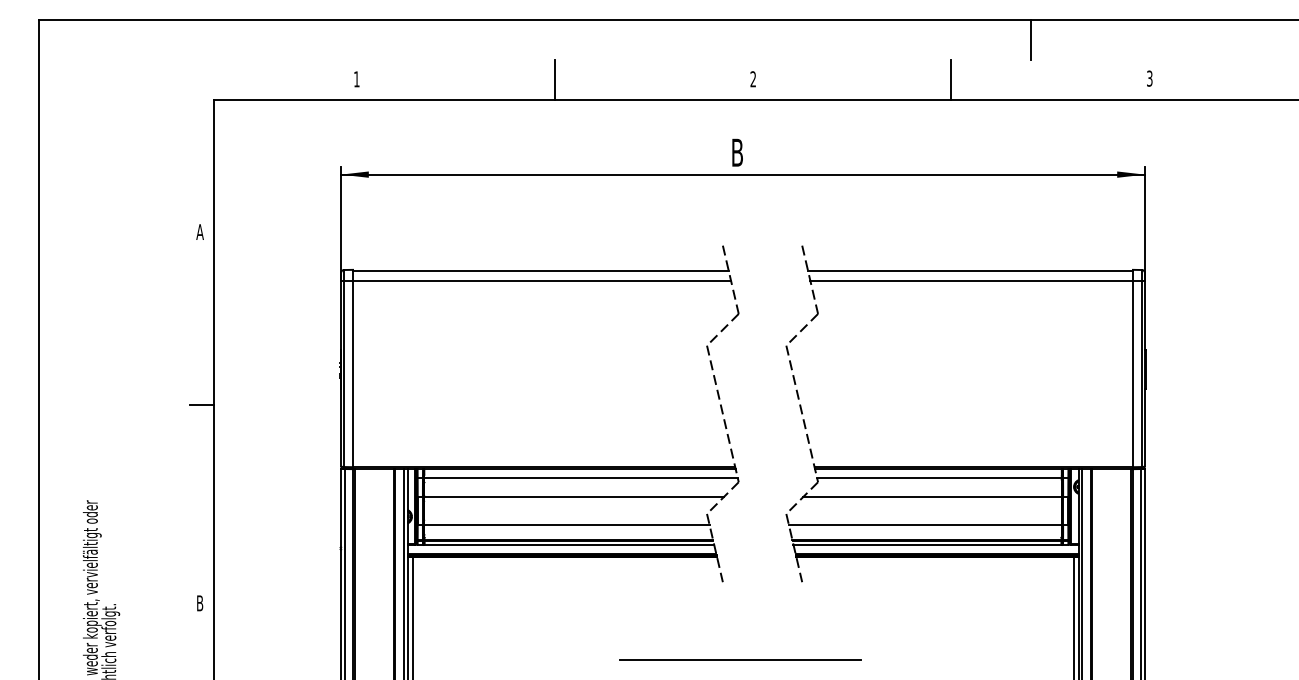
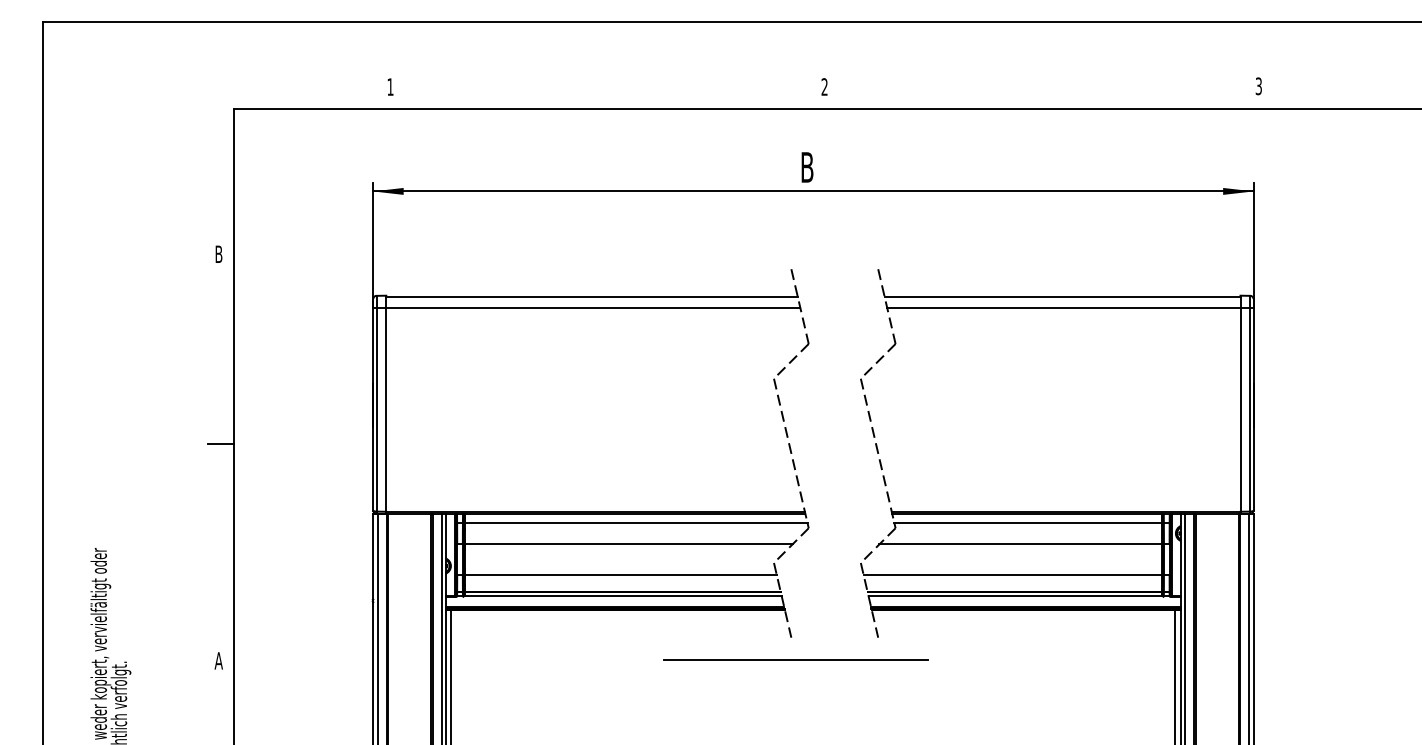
line: (1030, 39) -> (1128, 43), removed
line: (554, 79) -> (607, 87), removed
line: (951, 79) -> (1041, 87), removed
text: (199, 231) -> (218, 253), A -> B
text: (199, 603) -> (218, 660), B -> A
line: (739, 659) -> (795, 659), moved

